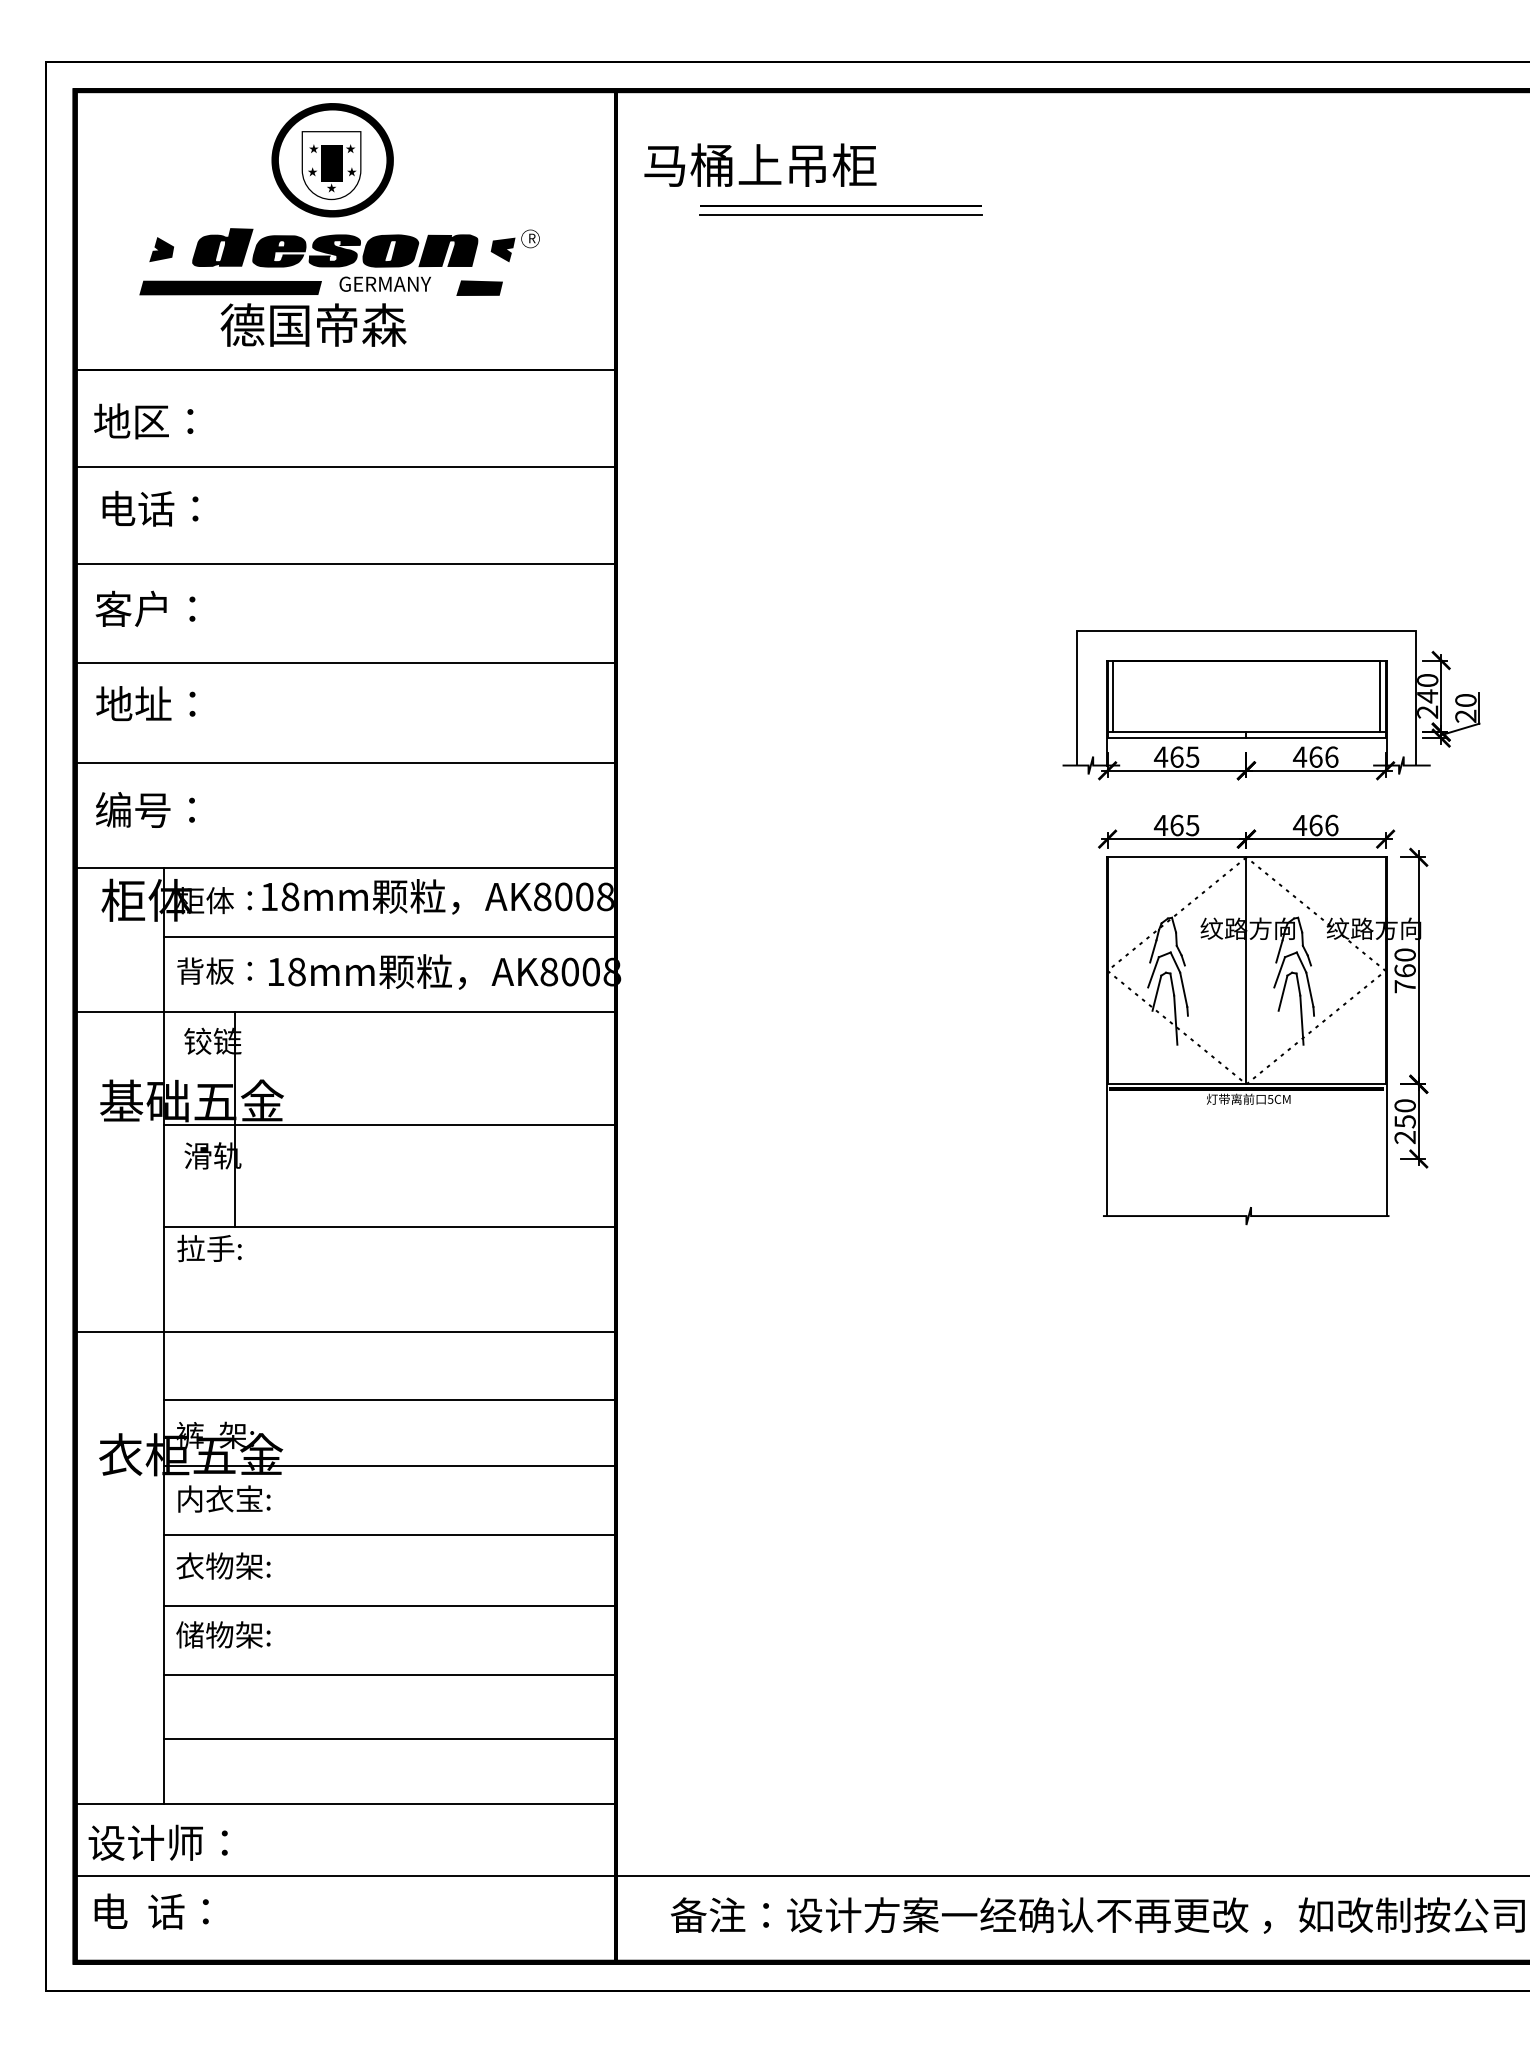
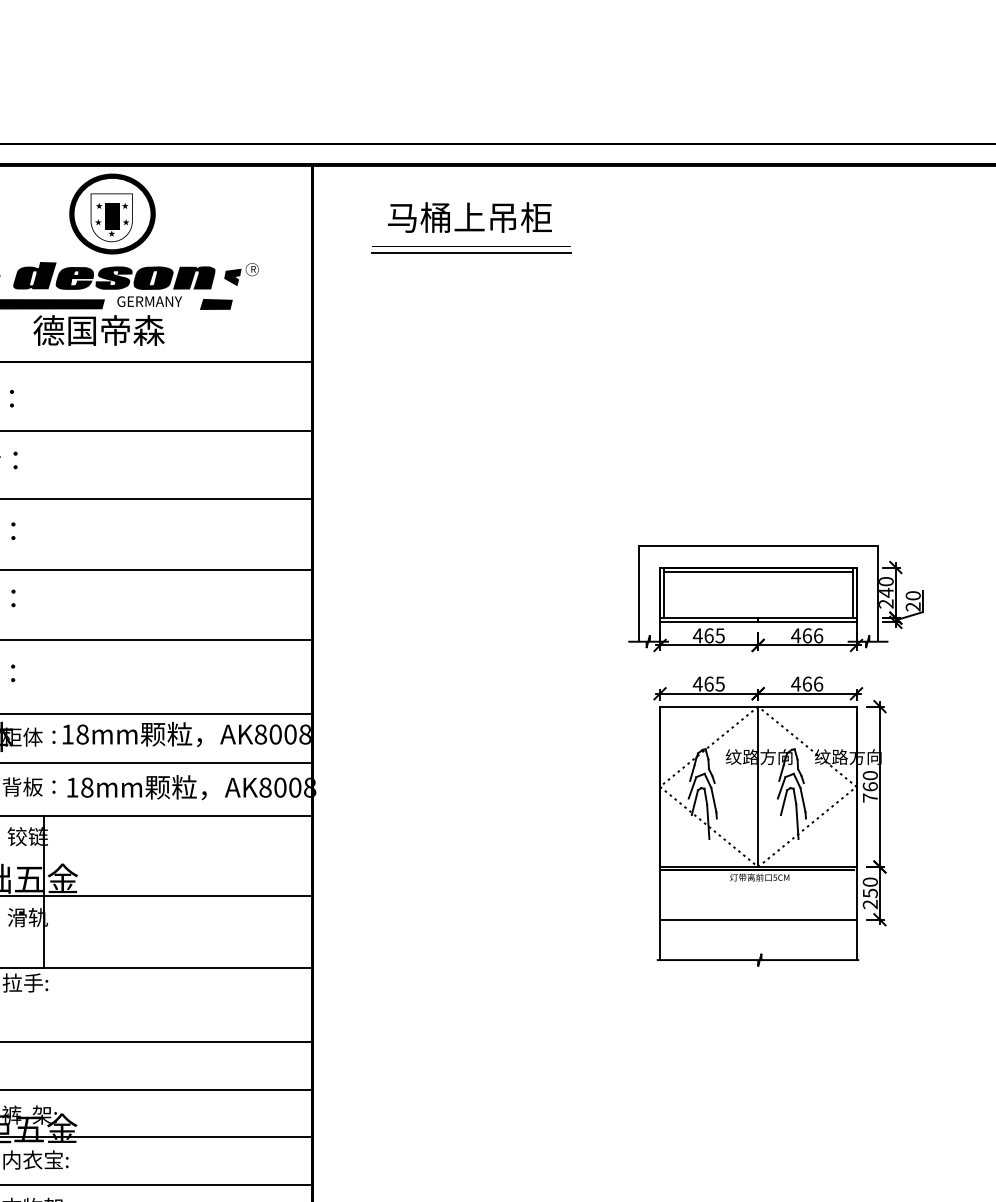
text: (760, 164) -> (469, 217), moved
line: (1246, 666) -> (758, 571), added
line: (1246, 1158) -> (758, 919), added

